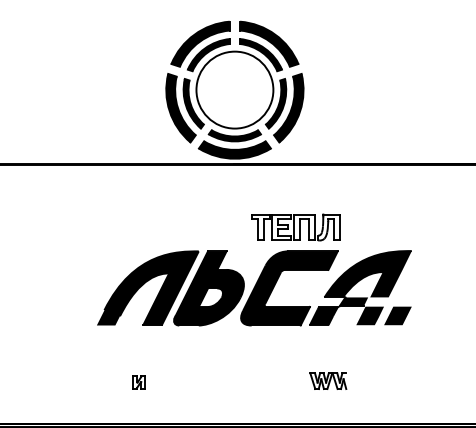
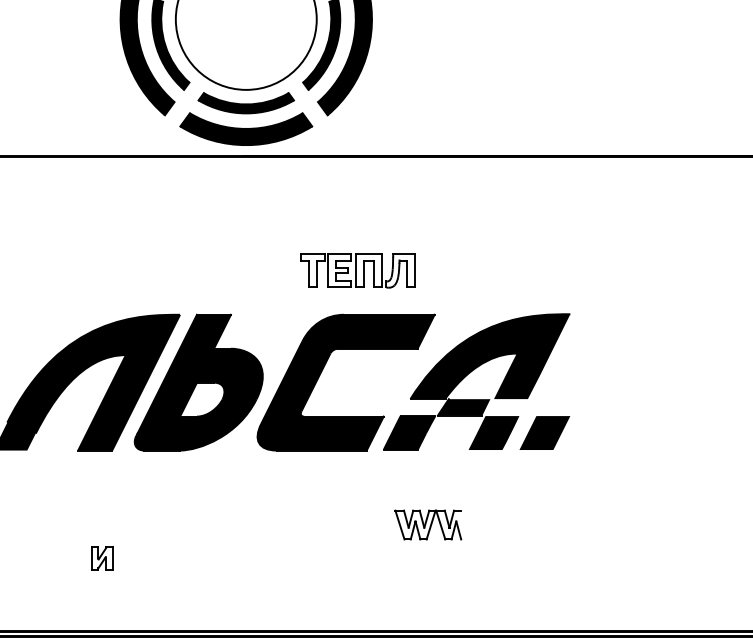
part: (295, 227) -> (357, 271), size x0.7
part: (328, 380) -> (428, 523), moved
part: (138, 382) -> (100, 558), moved

